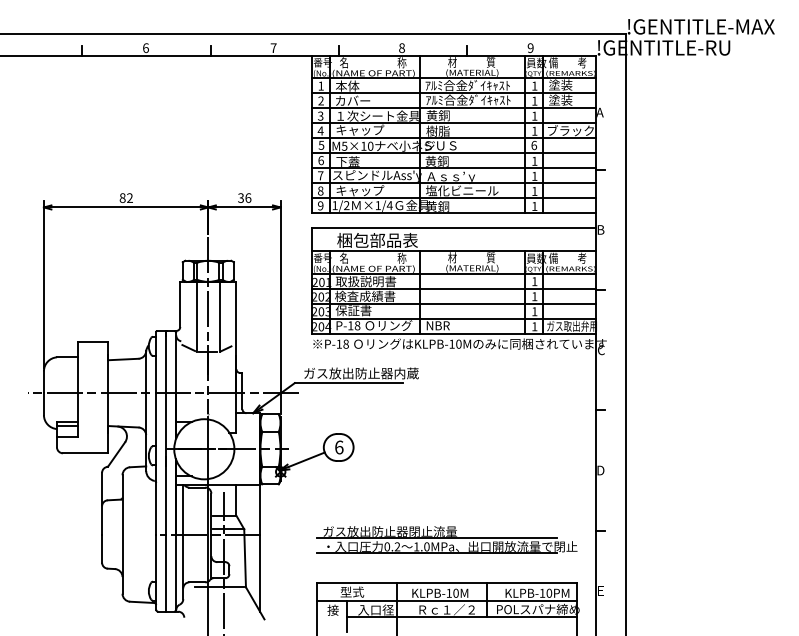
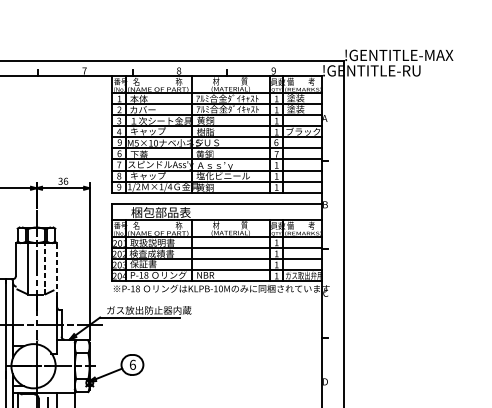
text: (321, 144) -> (119, 141), 5 -> 9
text: (534, 160) -> (276, 153), 1 -> 7
line: (219, 316) -> (44, 268), solid -> dashed
line: (236, 318) -> (57, 269), solid -> dashed

